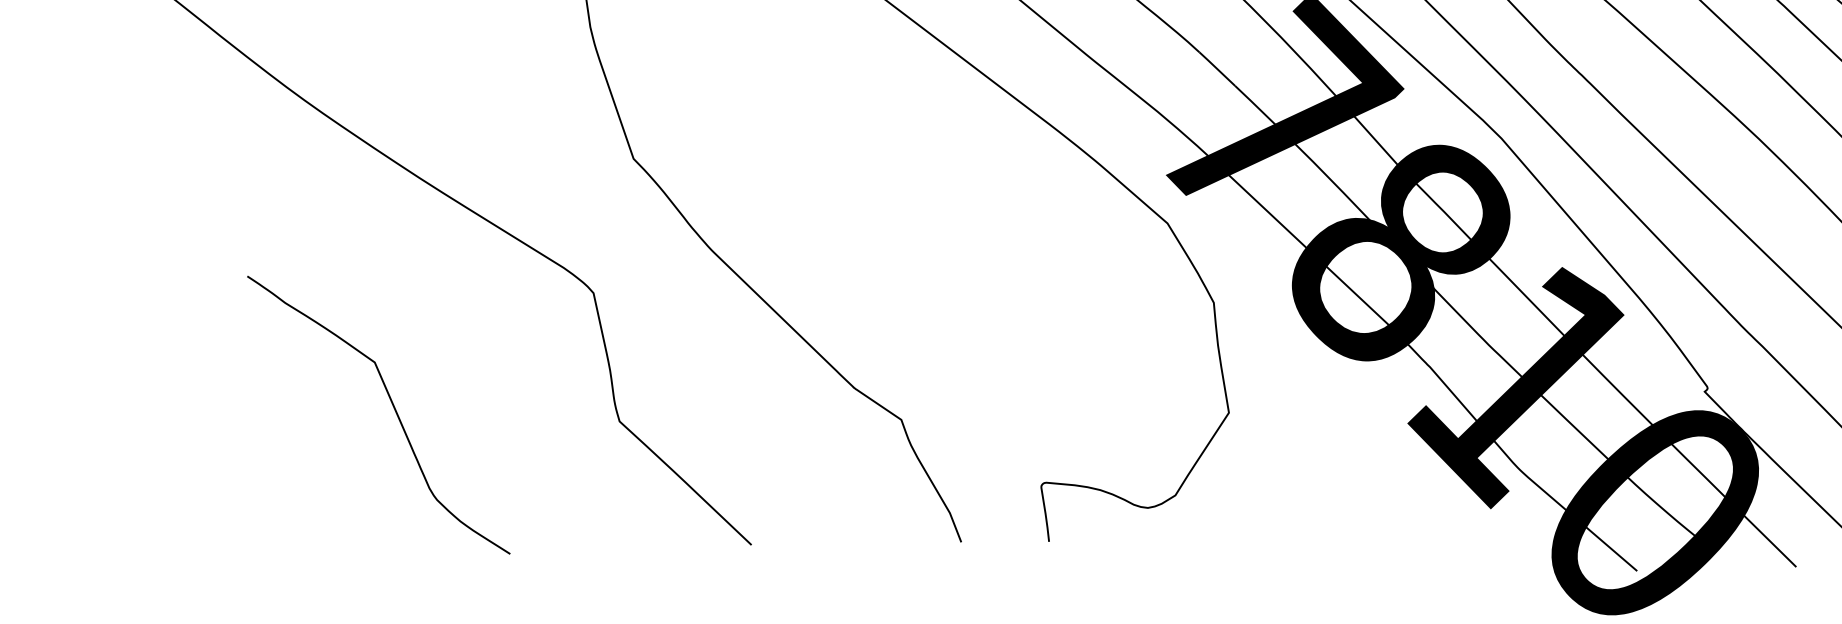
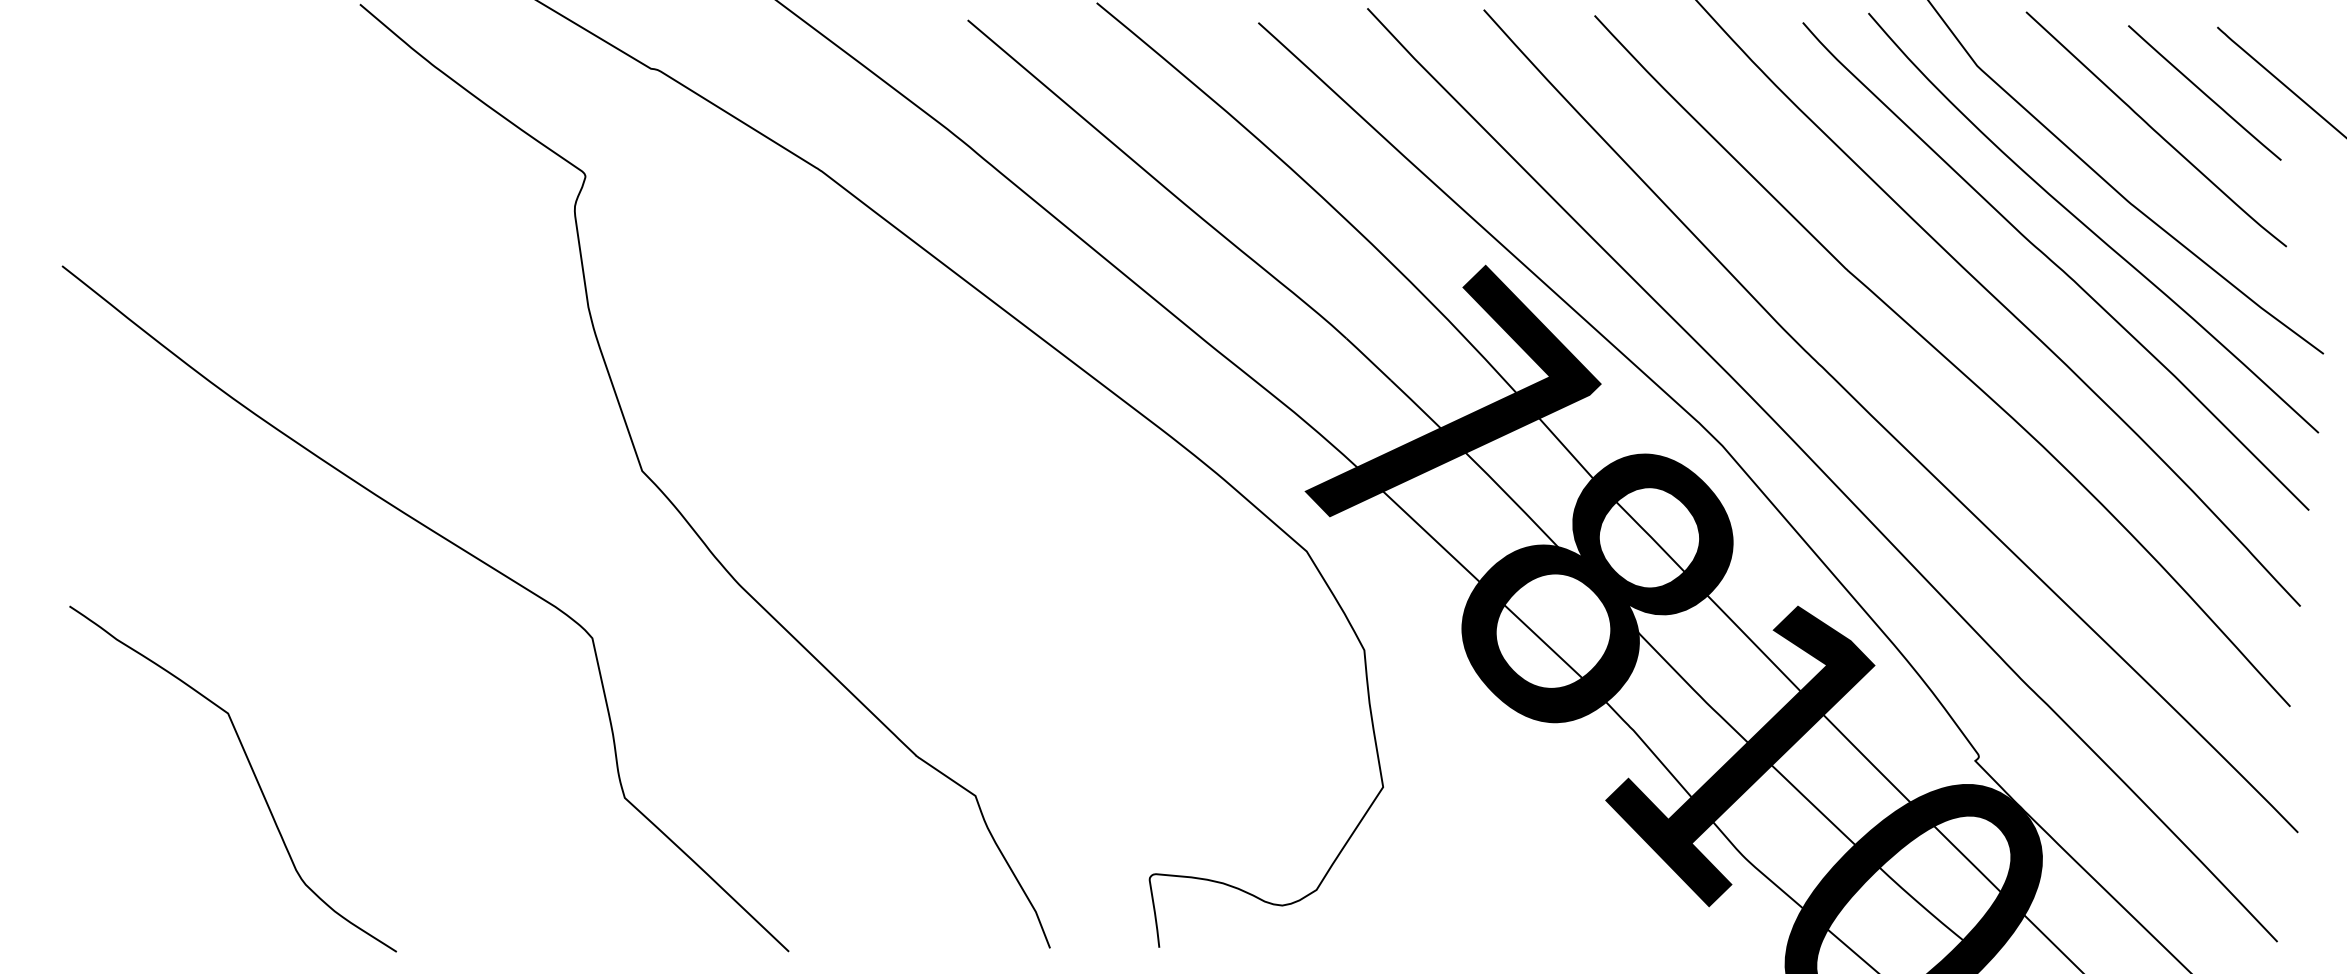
curve: (393, 408) -> (251, 770), moved

